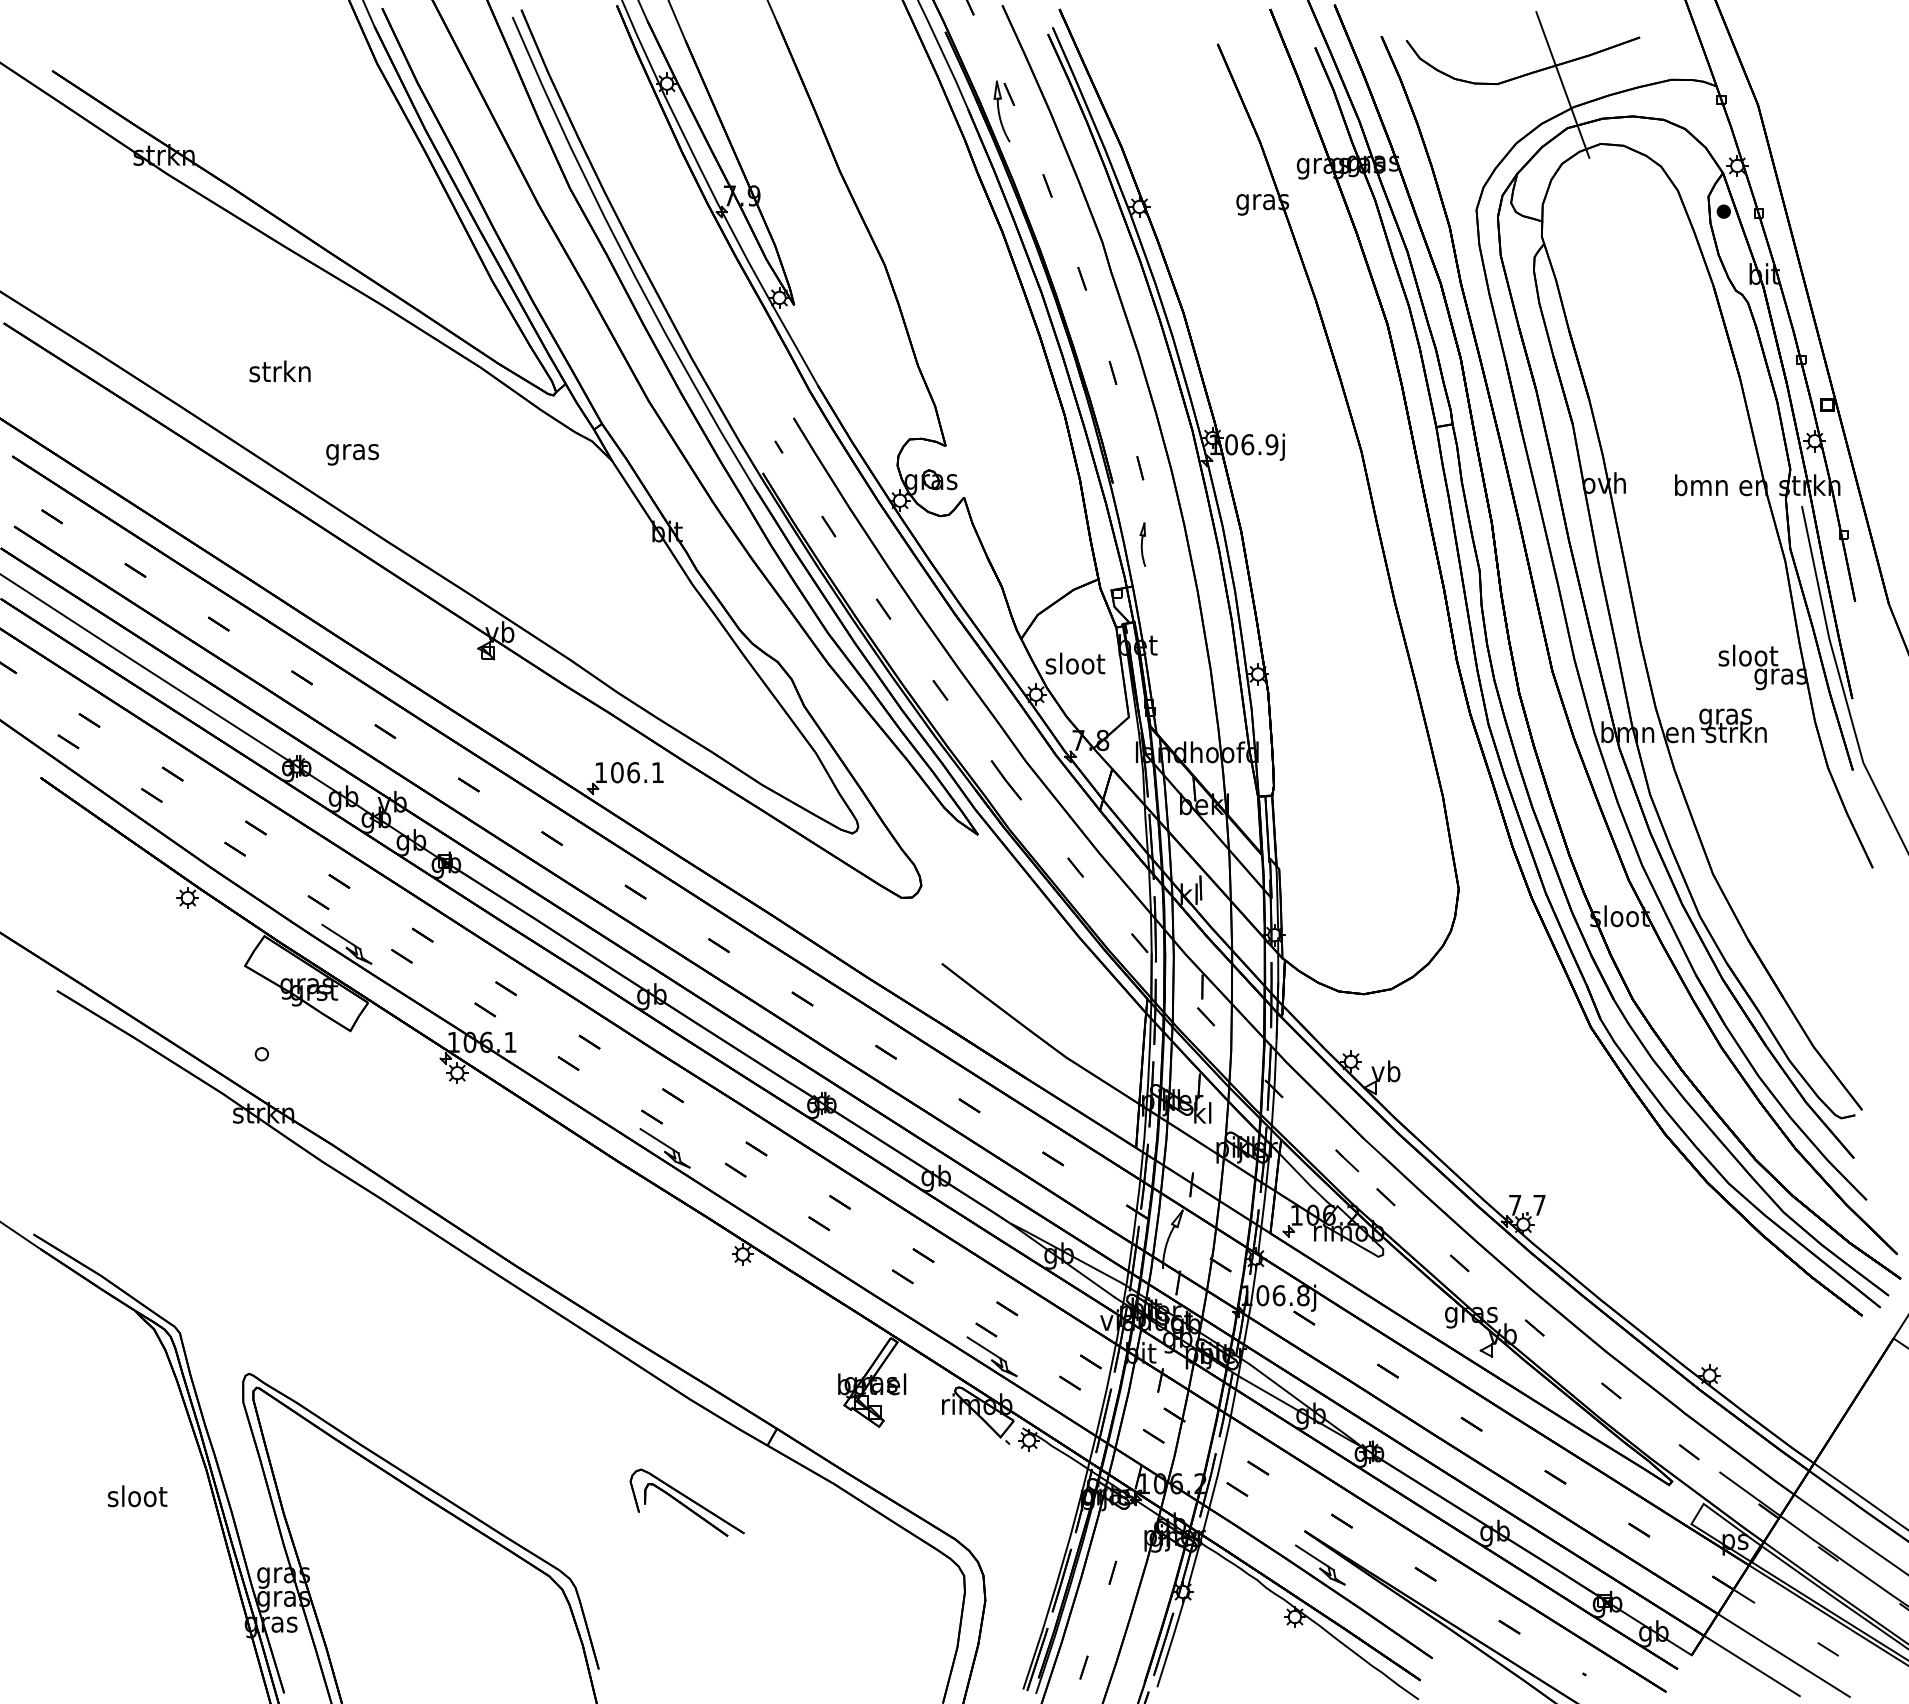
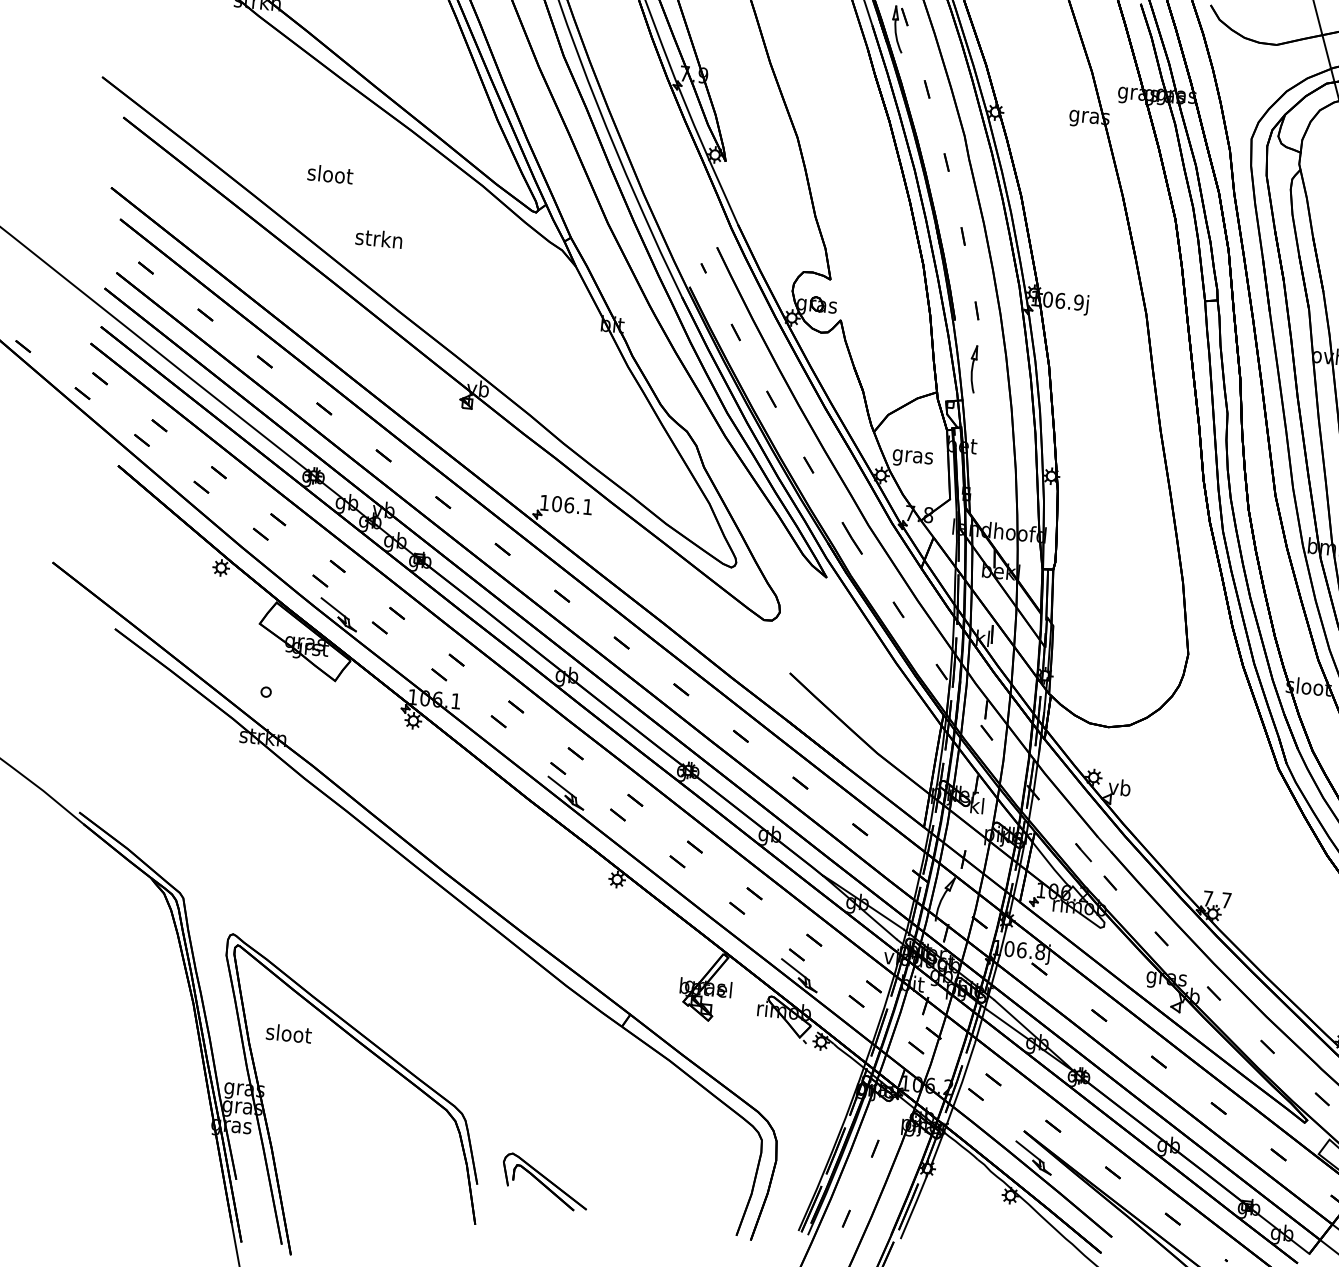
text: (279, 371) -> (329, 174), strkn -> sloot
text: (351, 451) -> (378, 240), gras -> strkn
part: (1142, 544) -> (973, 369), size x1.43
text: (1075, 666) -> (913, 456), sloot -> gras
text: (137, 1496) -> (288, 1033), moved
part: (686, 1502) -> (544, 1181), moved

